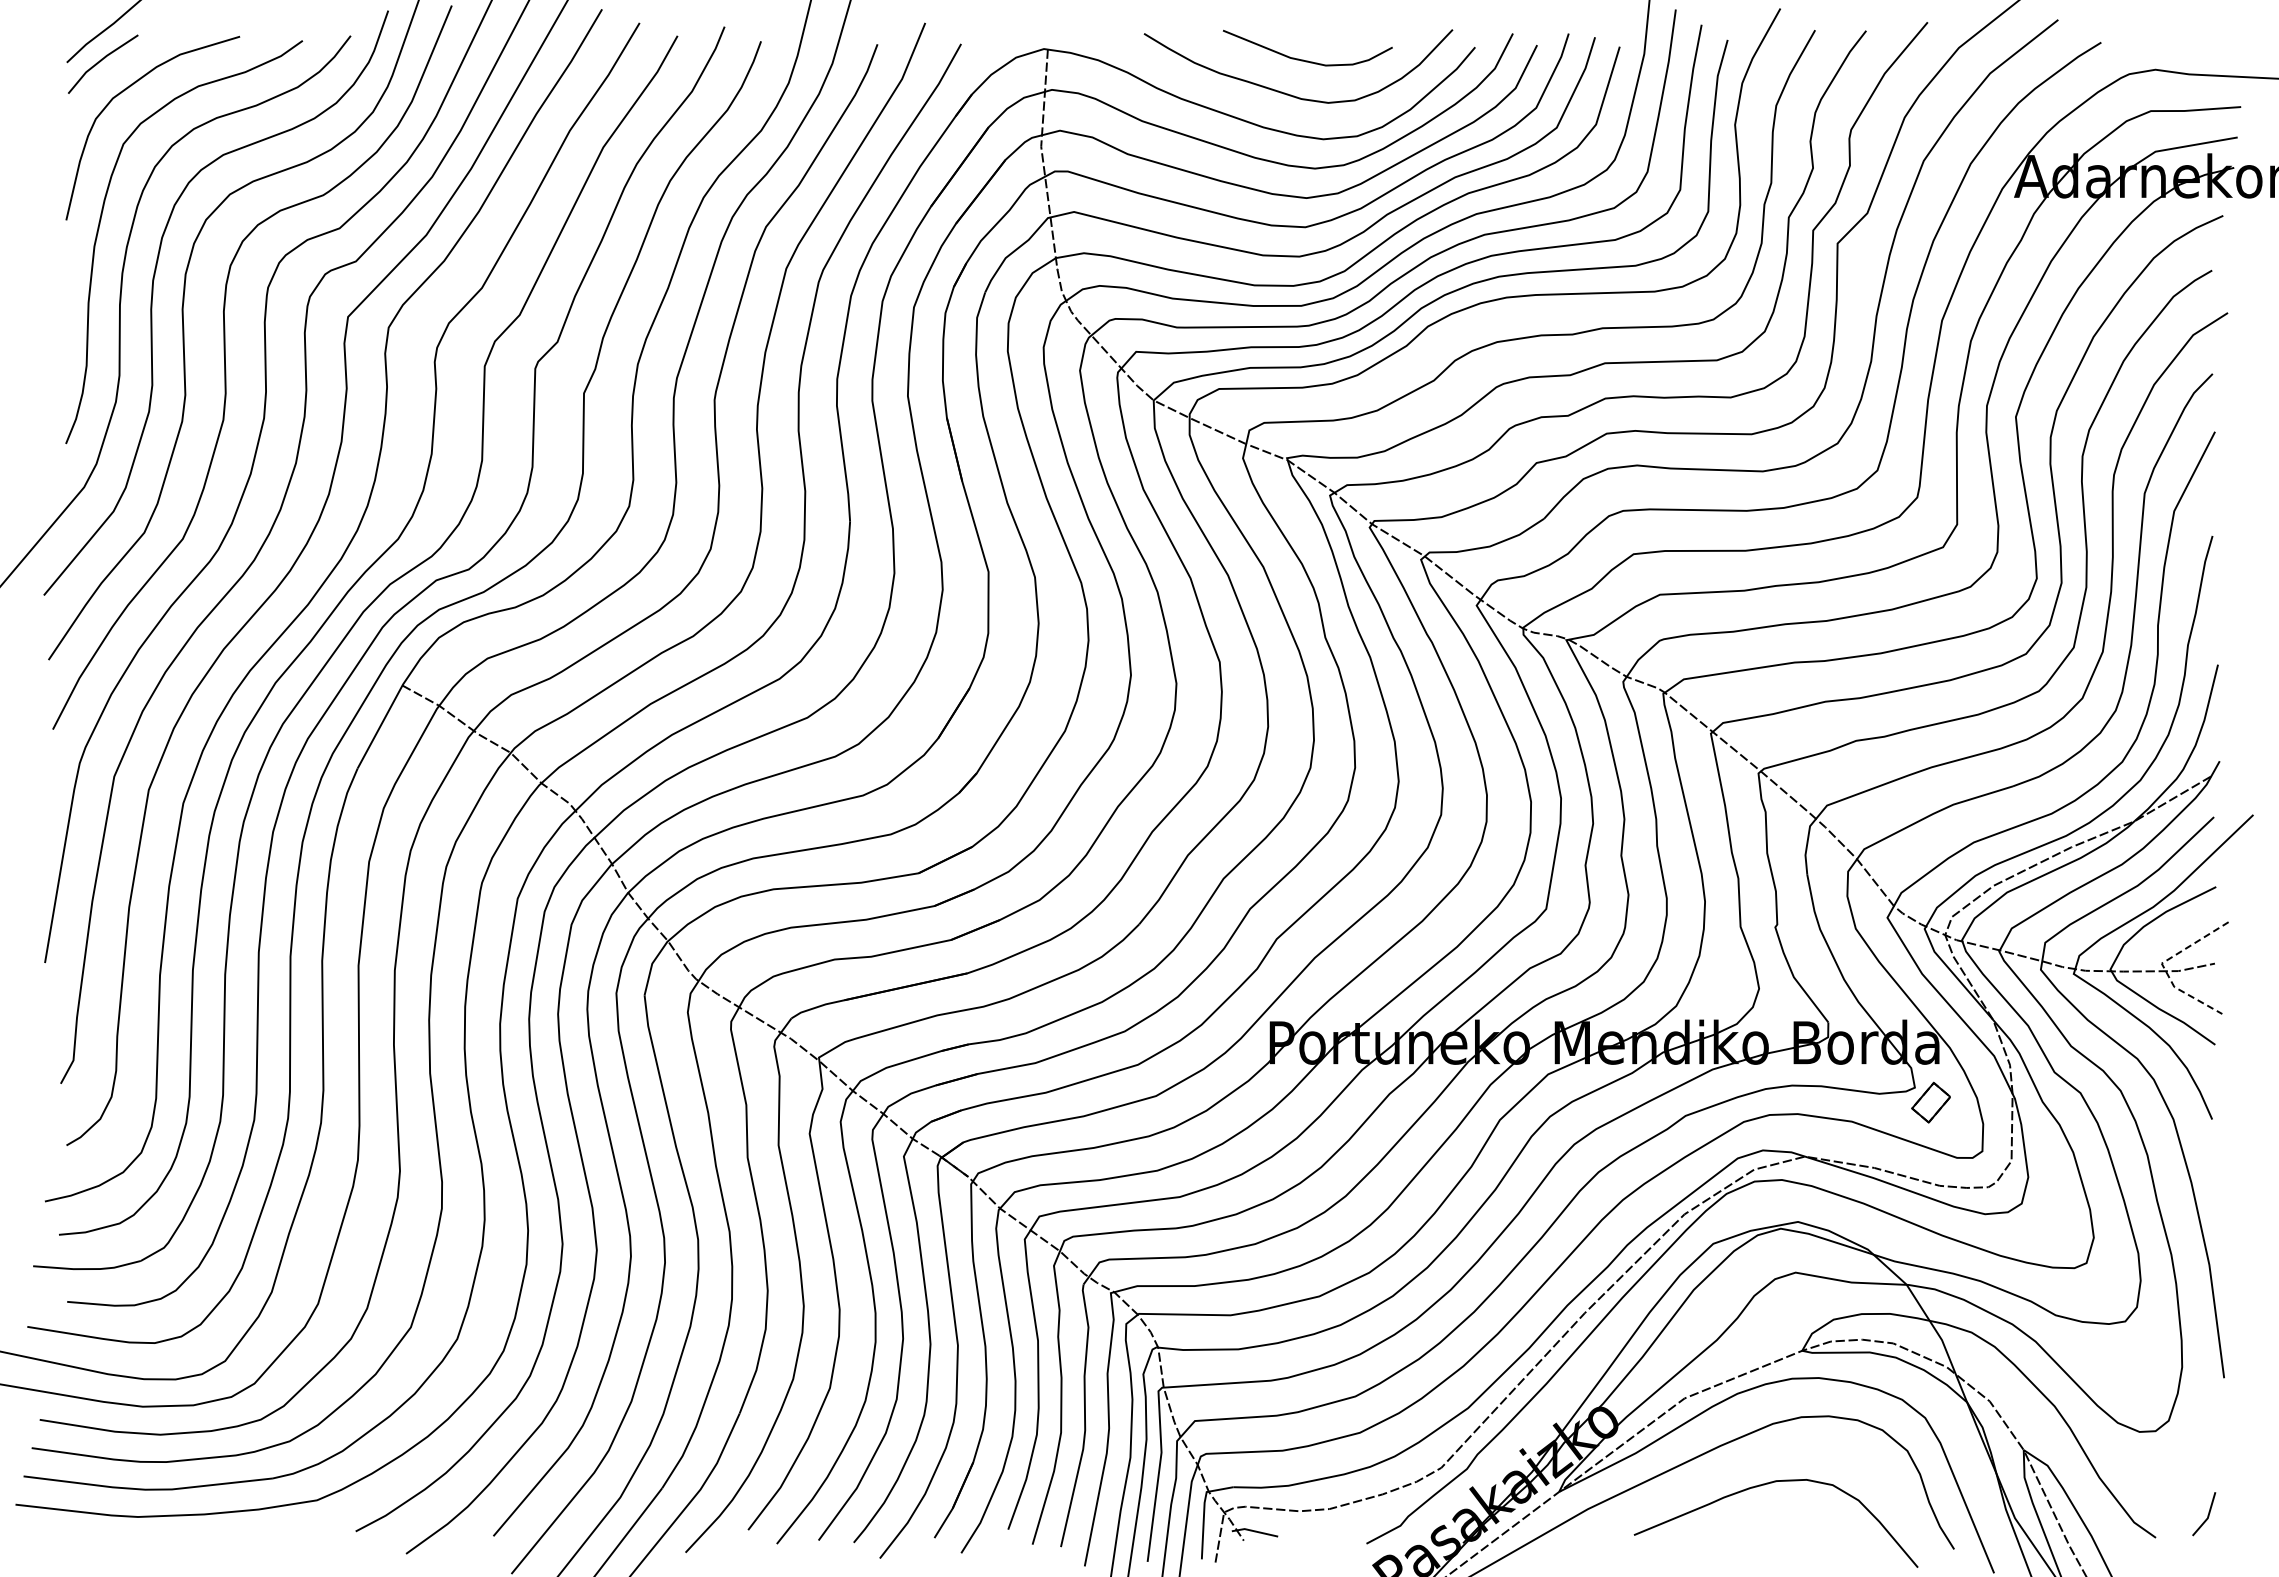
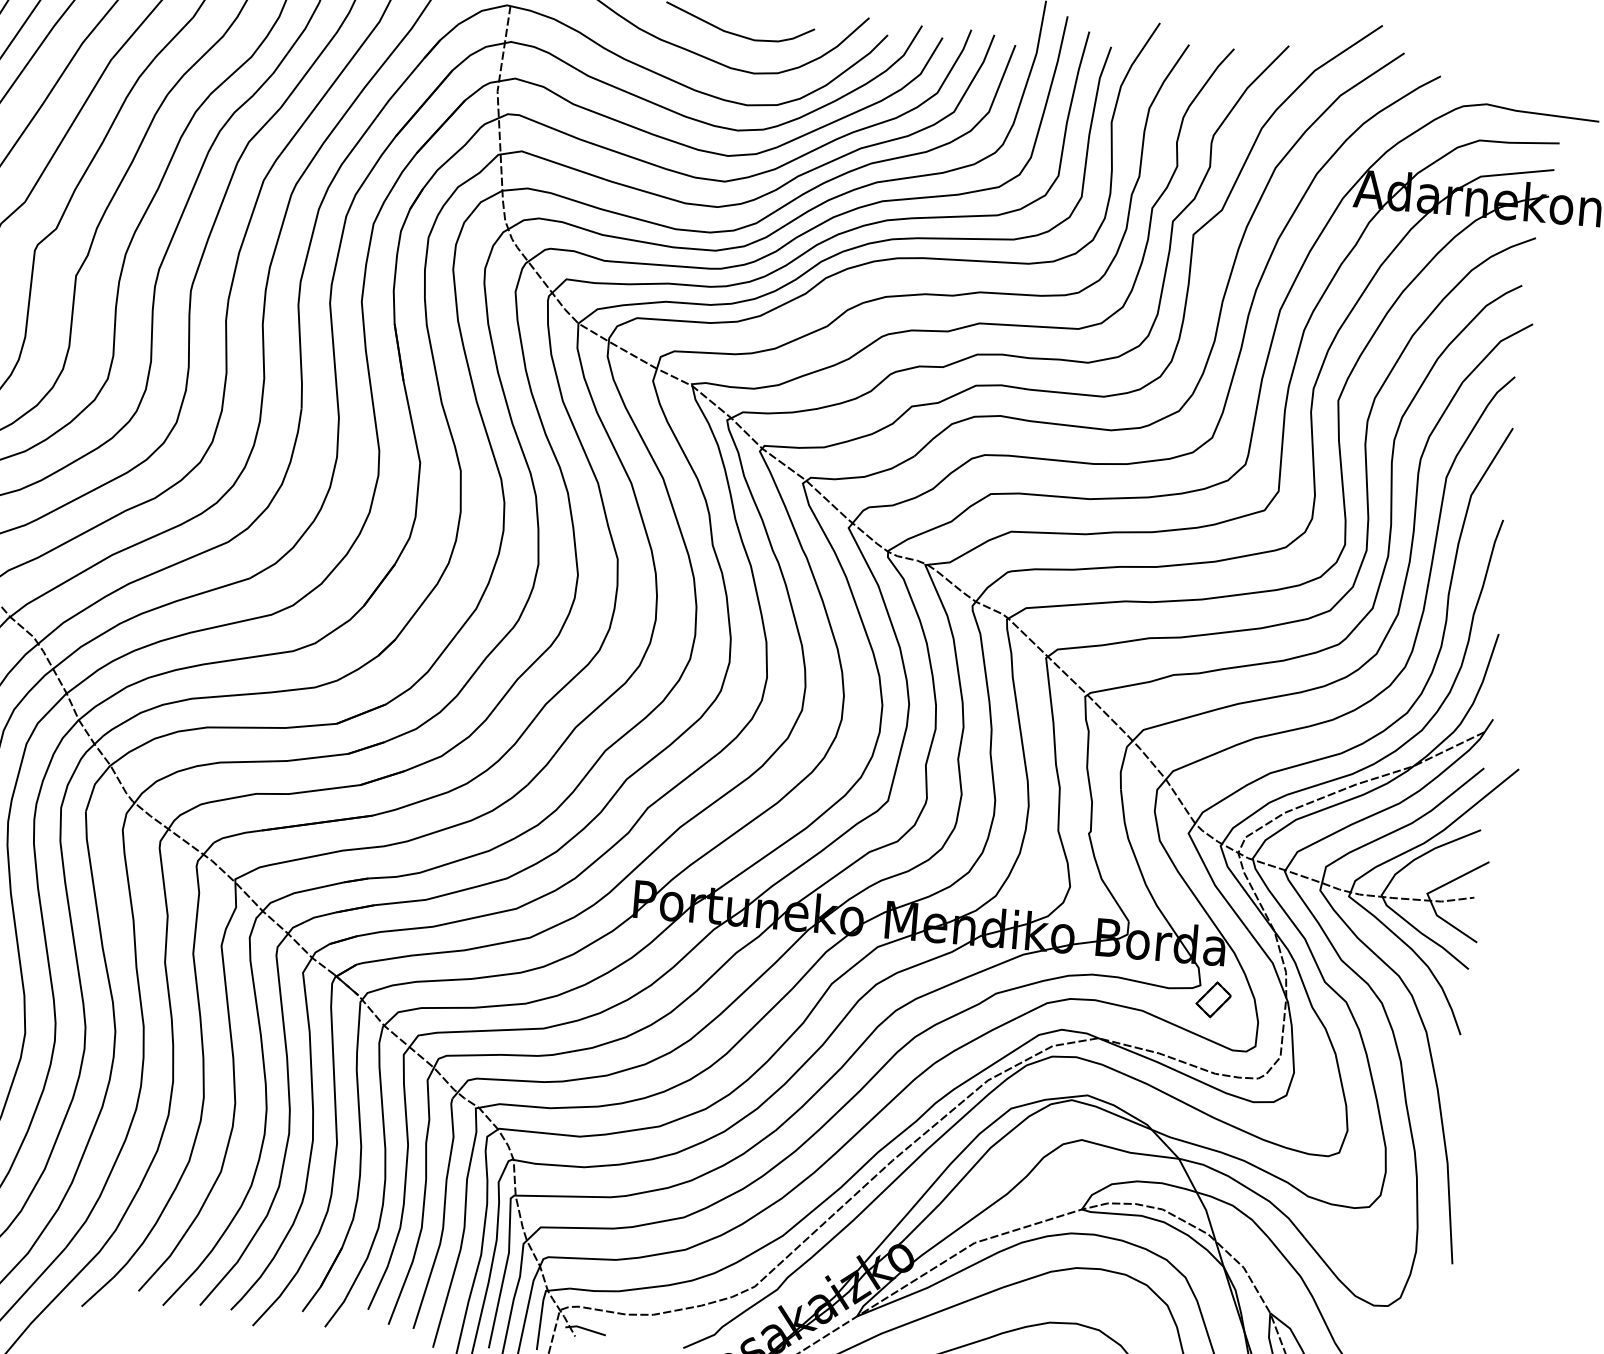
line: (2162, 965) -> (1427, 895), dashed -> solid

